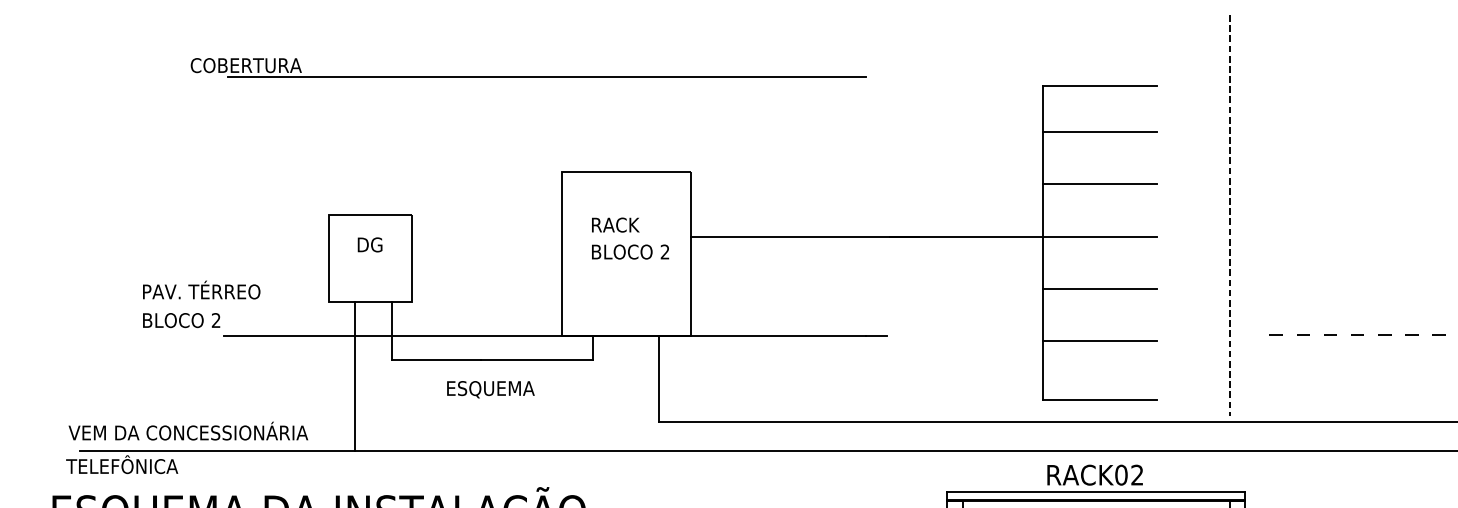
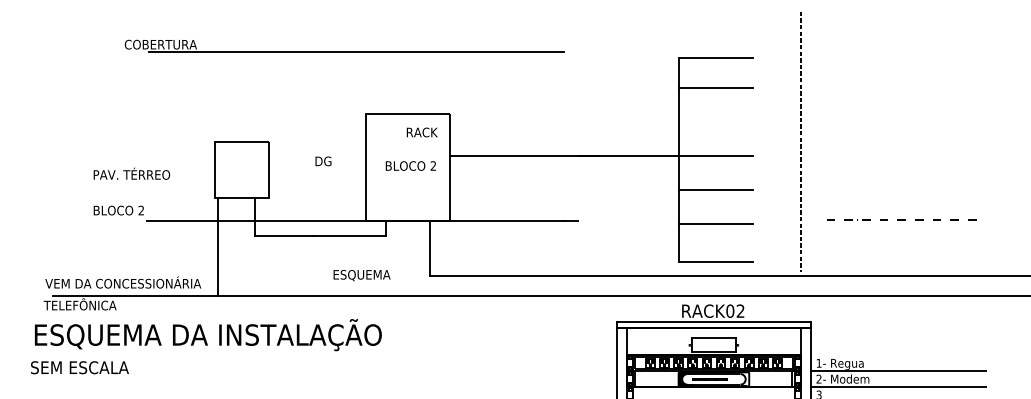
line: (1100, 183) -> (716, 121), removed
text: (614, 225) -> (421, 132), moved
text: (370, 245) -> (323, 161), moved
text: (201, 289) -> (131, 173), moved
line: (354, 375) -> (218, 246), moved
text: (490, 389) -> (361, 275), moved

